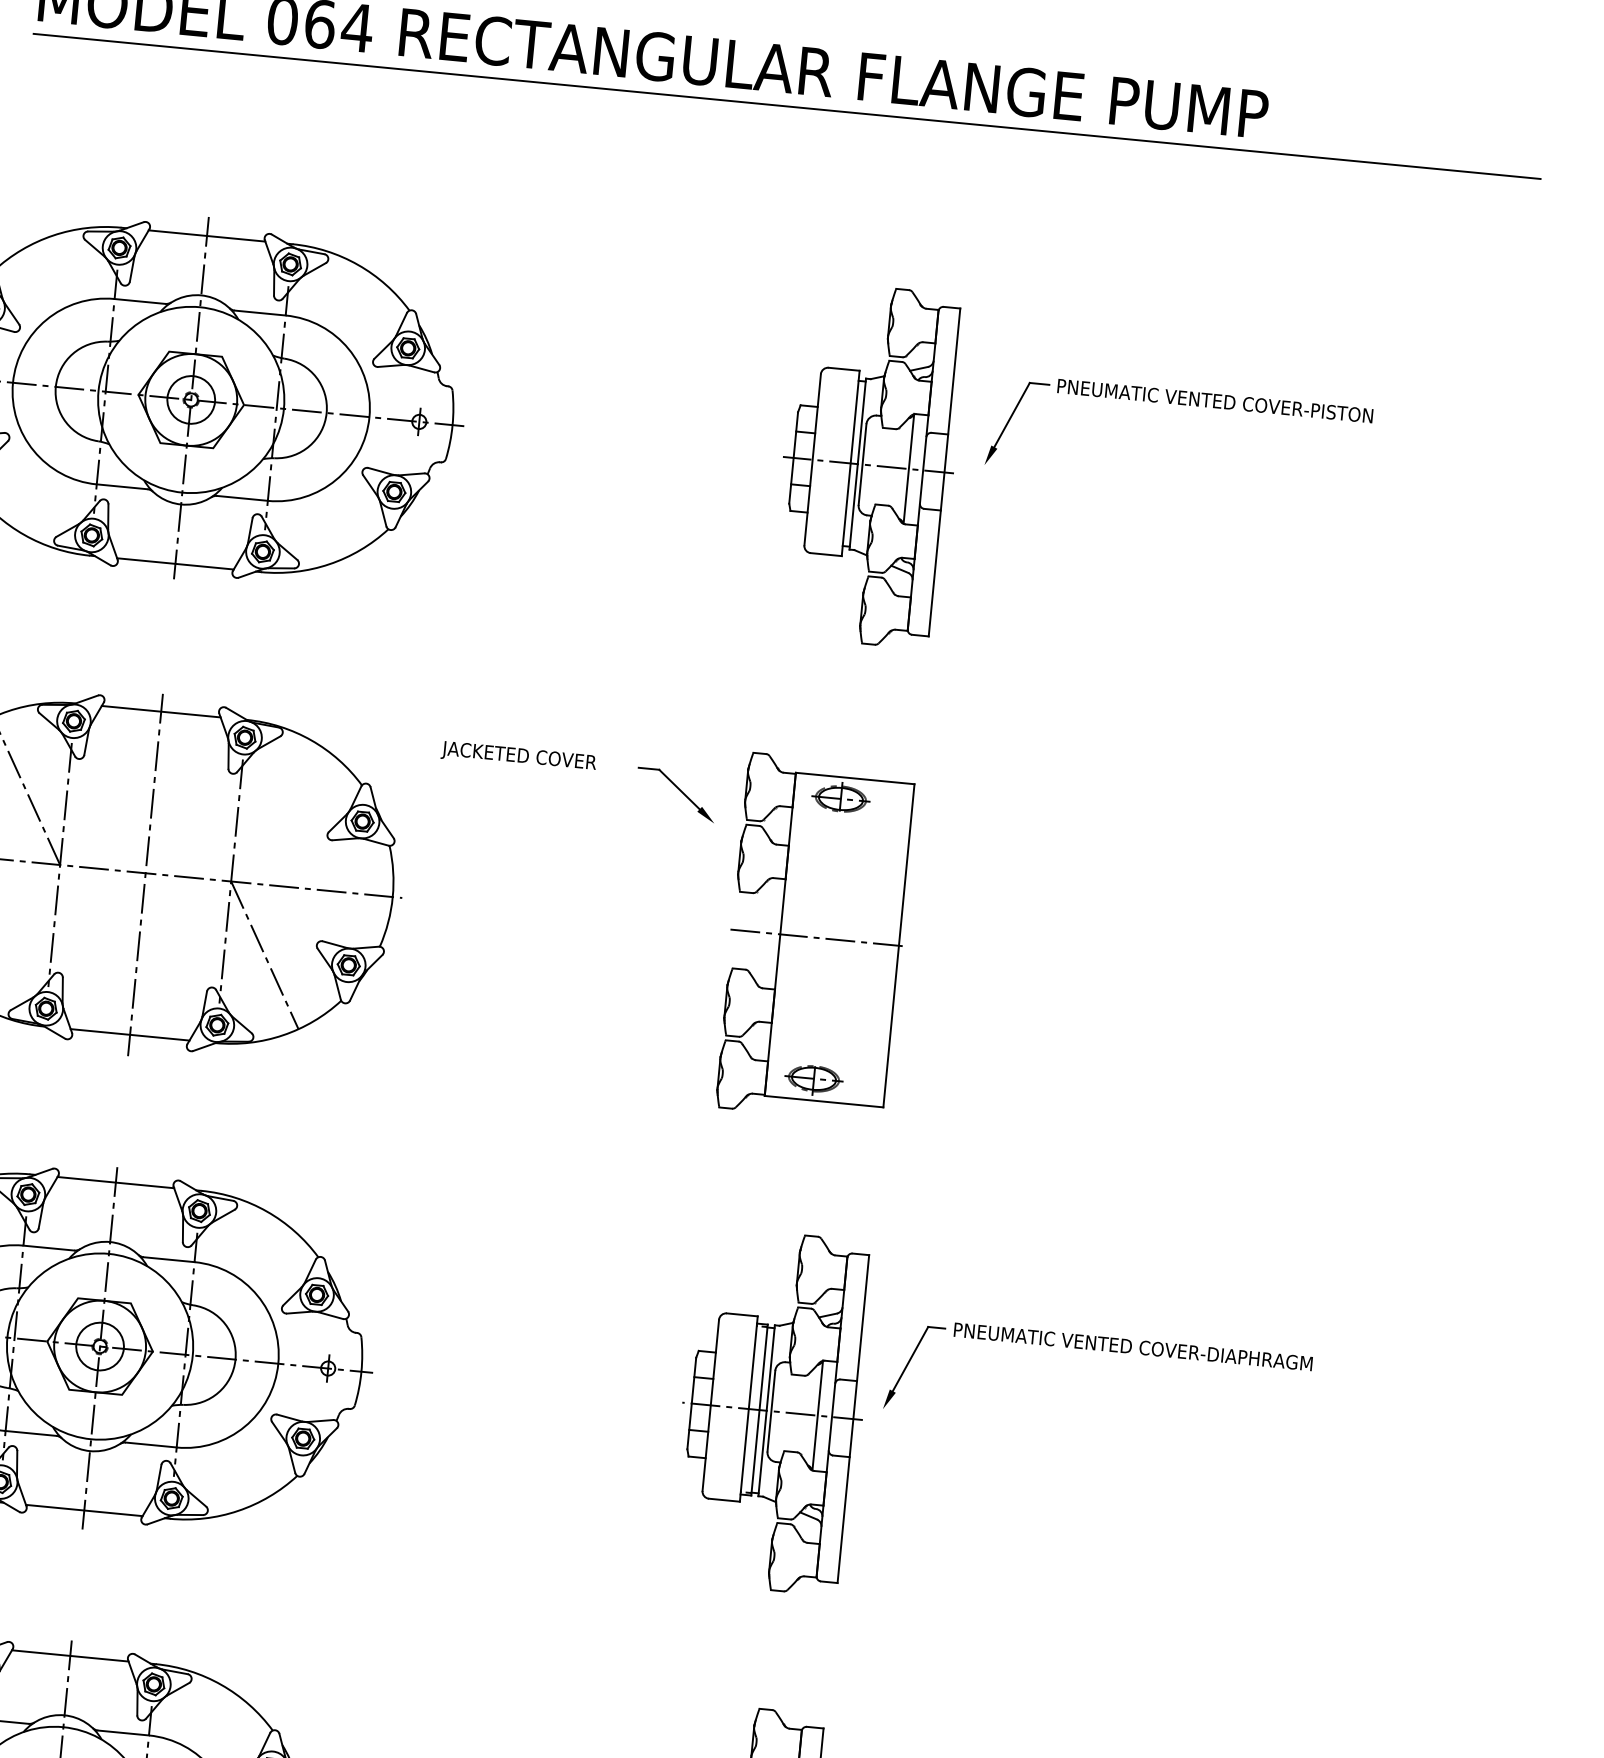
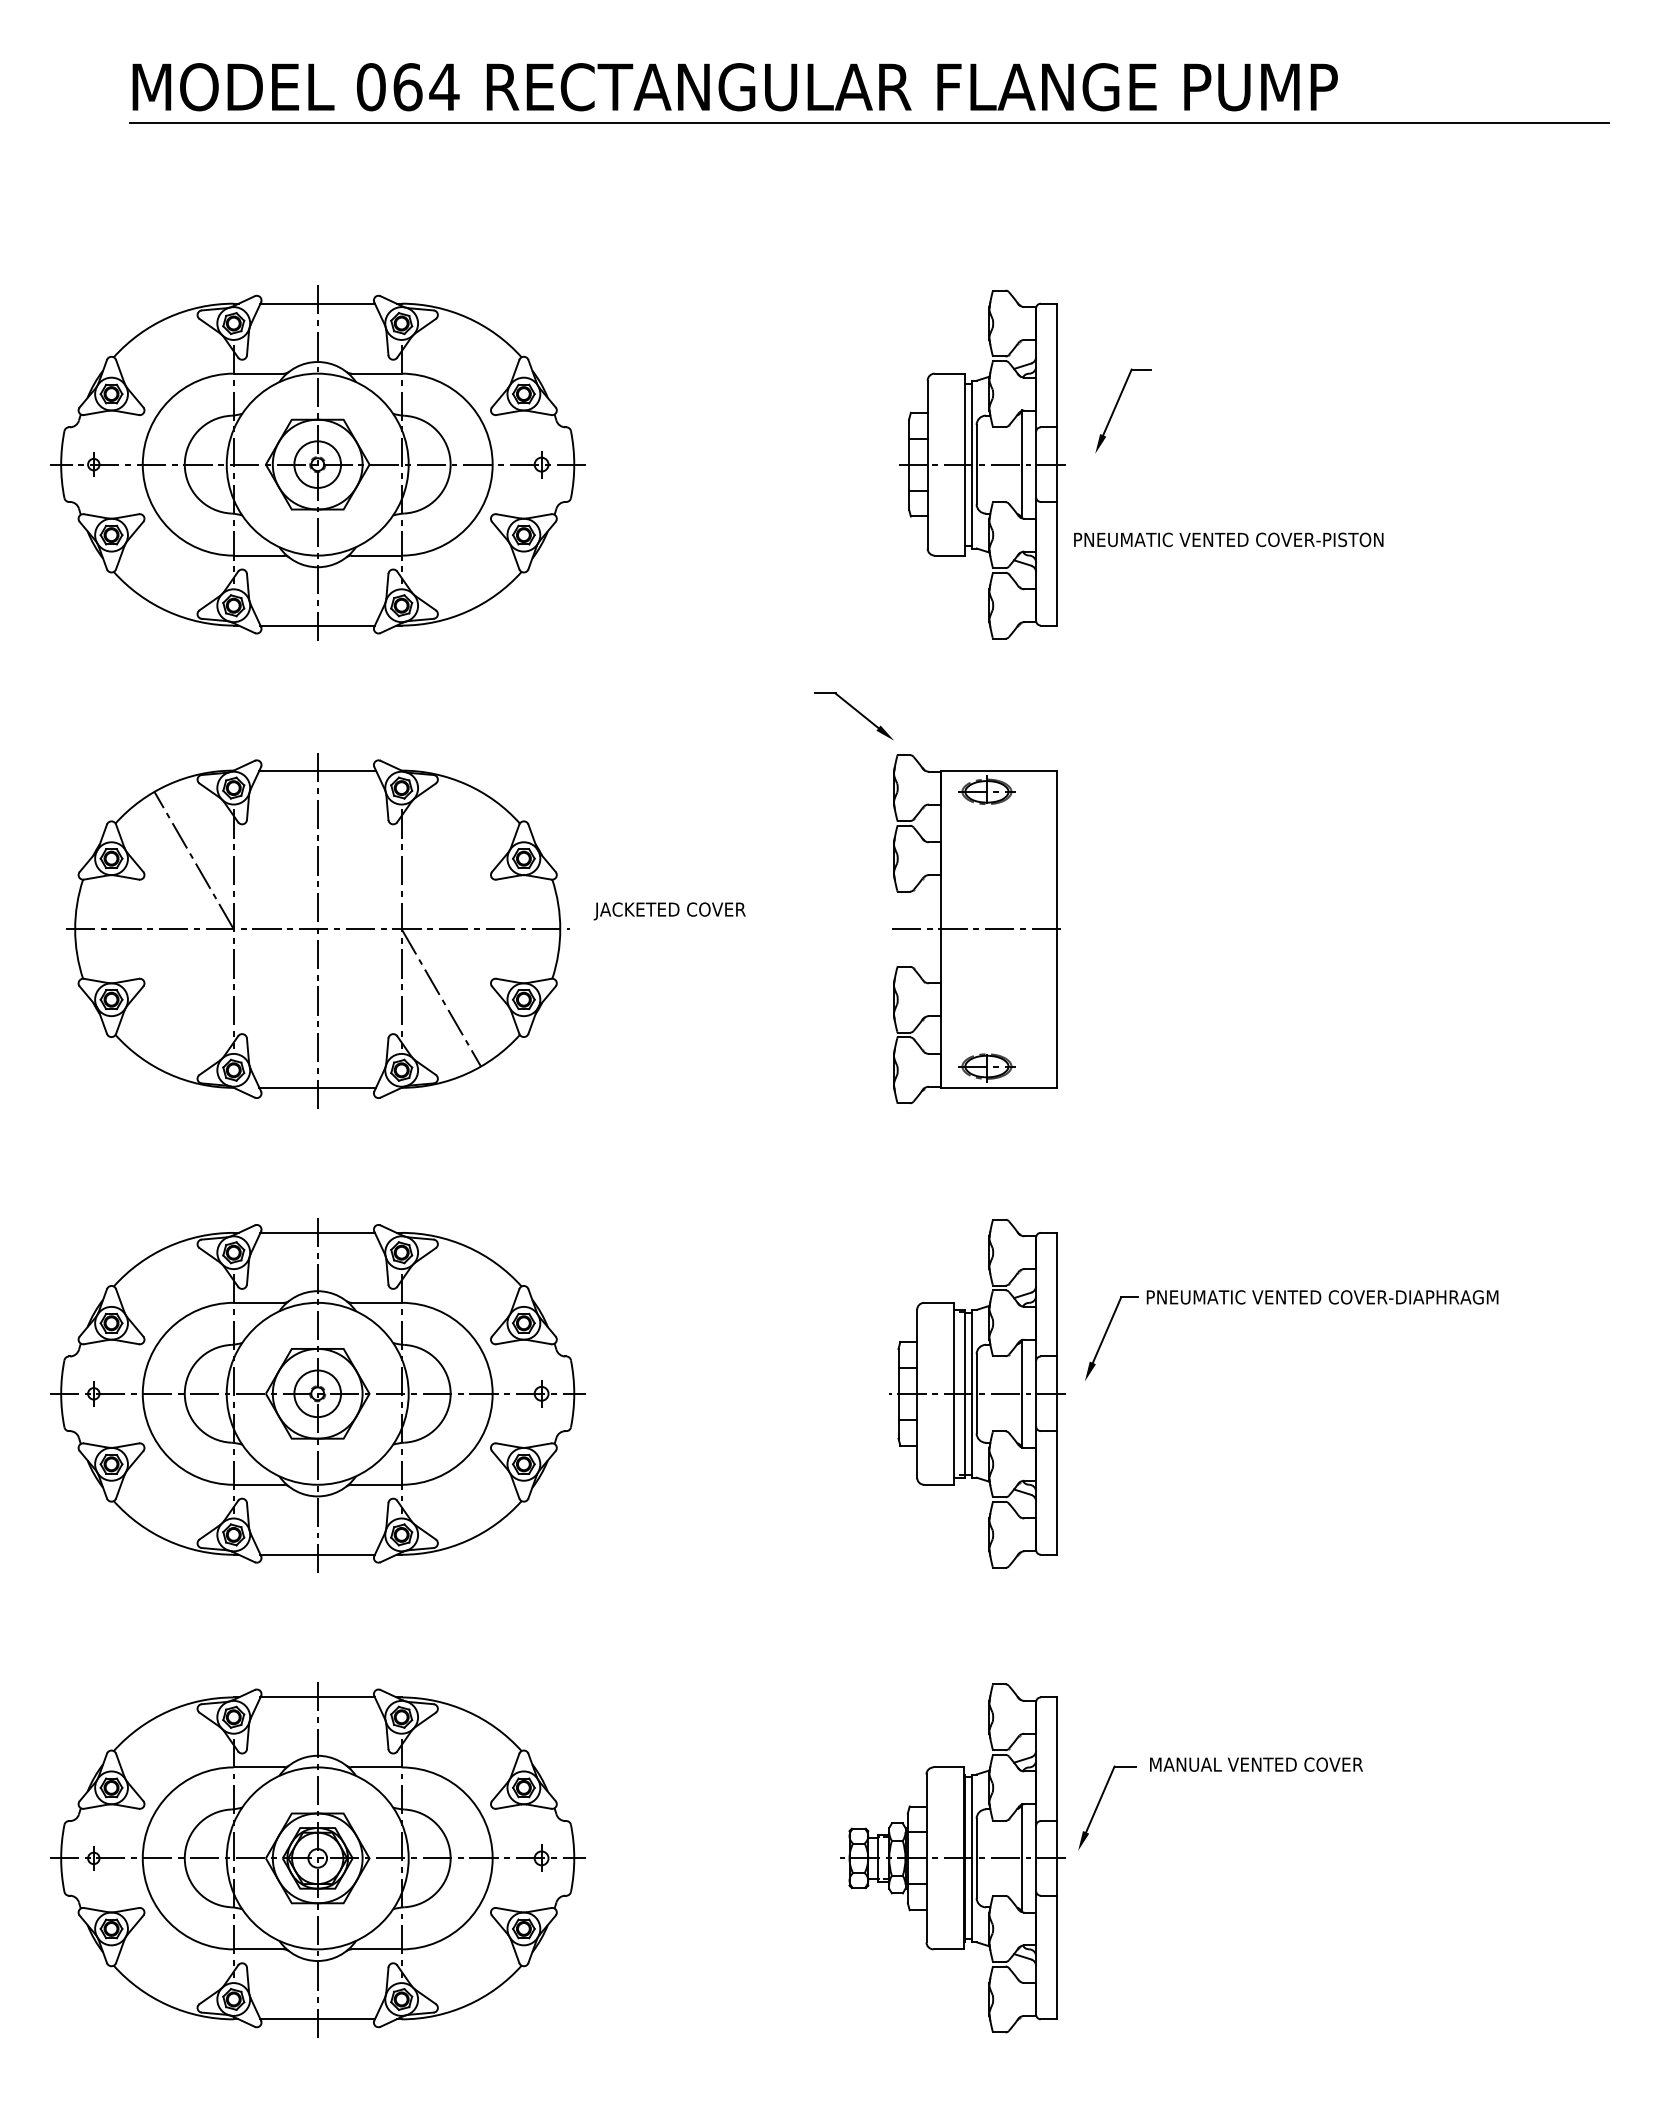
text: (1215, 400) -> (1228, 539), moved
text: (518, 757) -> (669, 911), moved
part: (675, 794) -> (853, 716), moved

